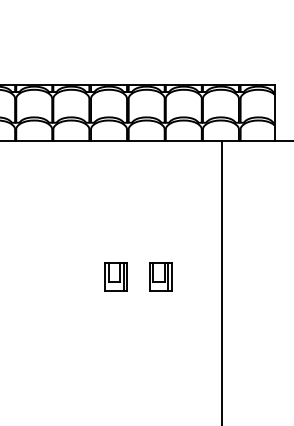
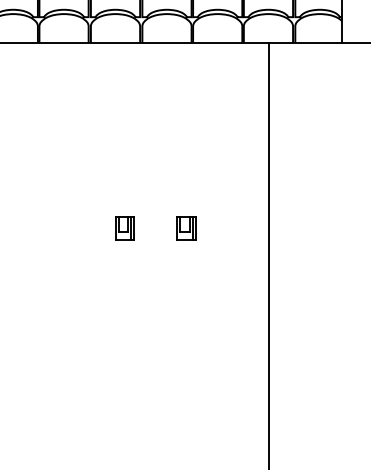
part: (115, 276) -> (124, 227), size x0.6
part: (160, 276) -> (185, 227), size x0.6

